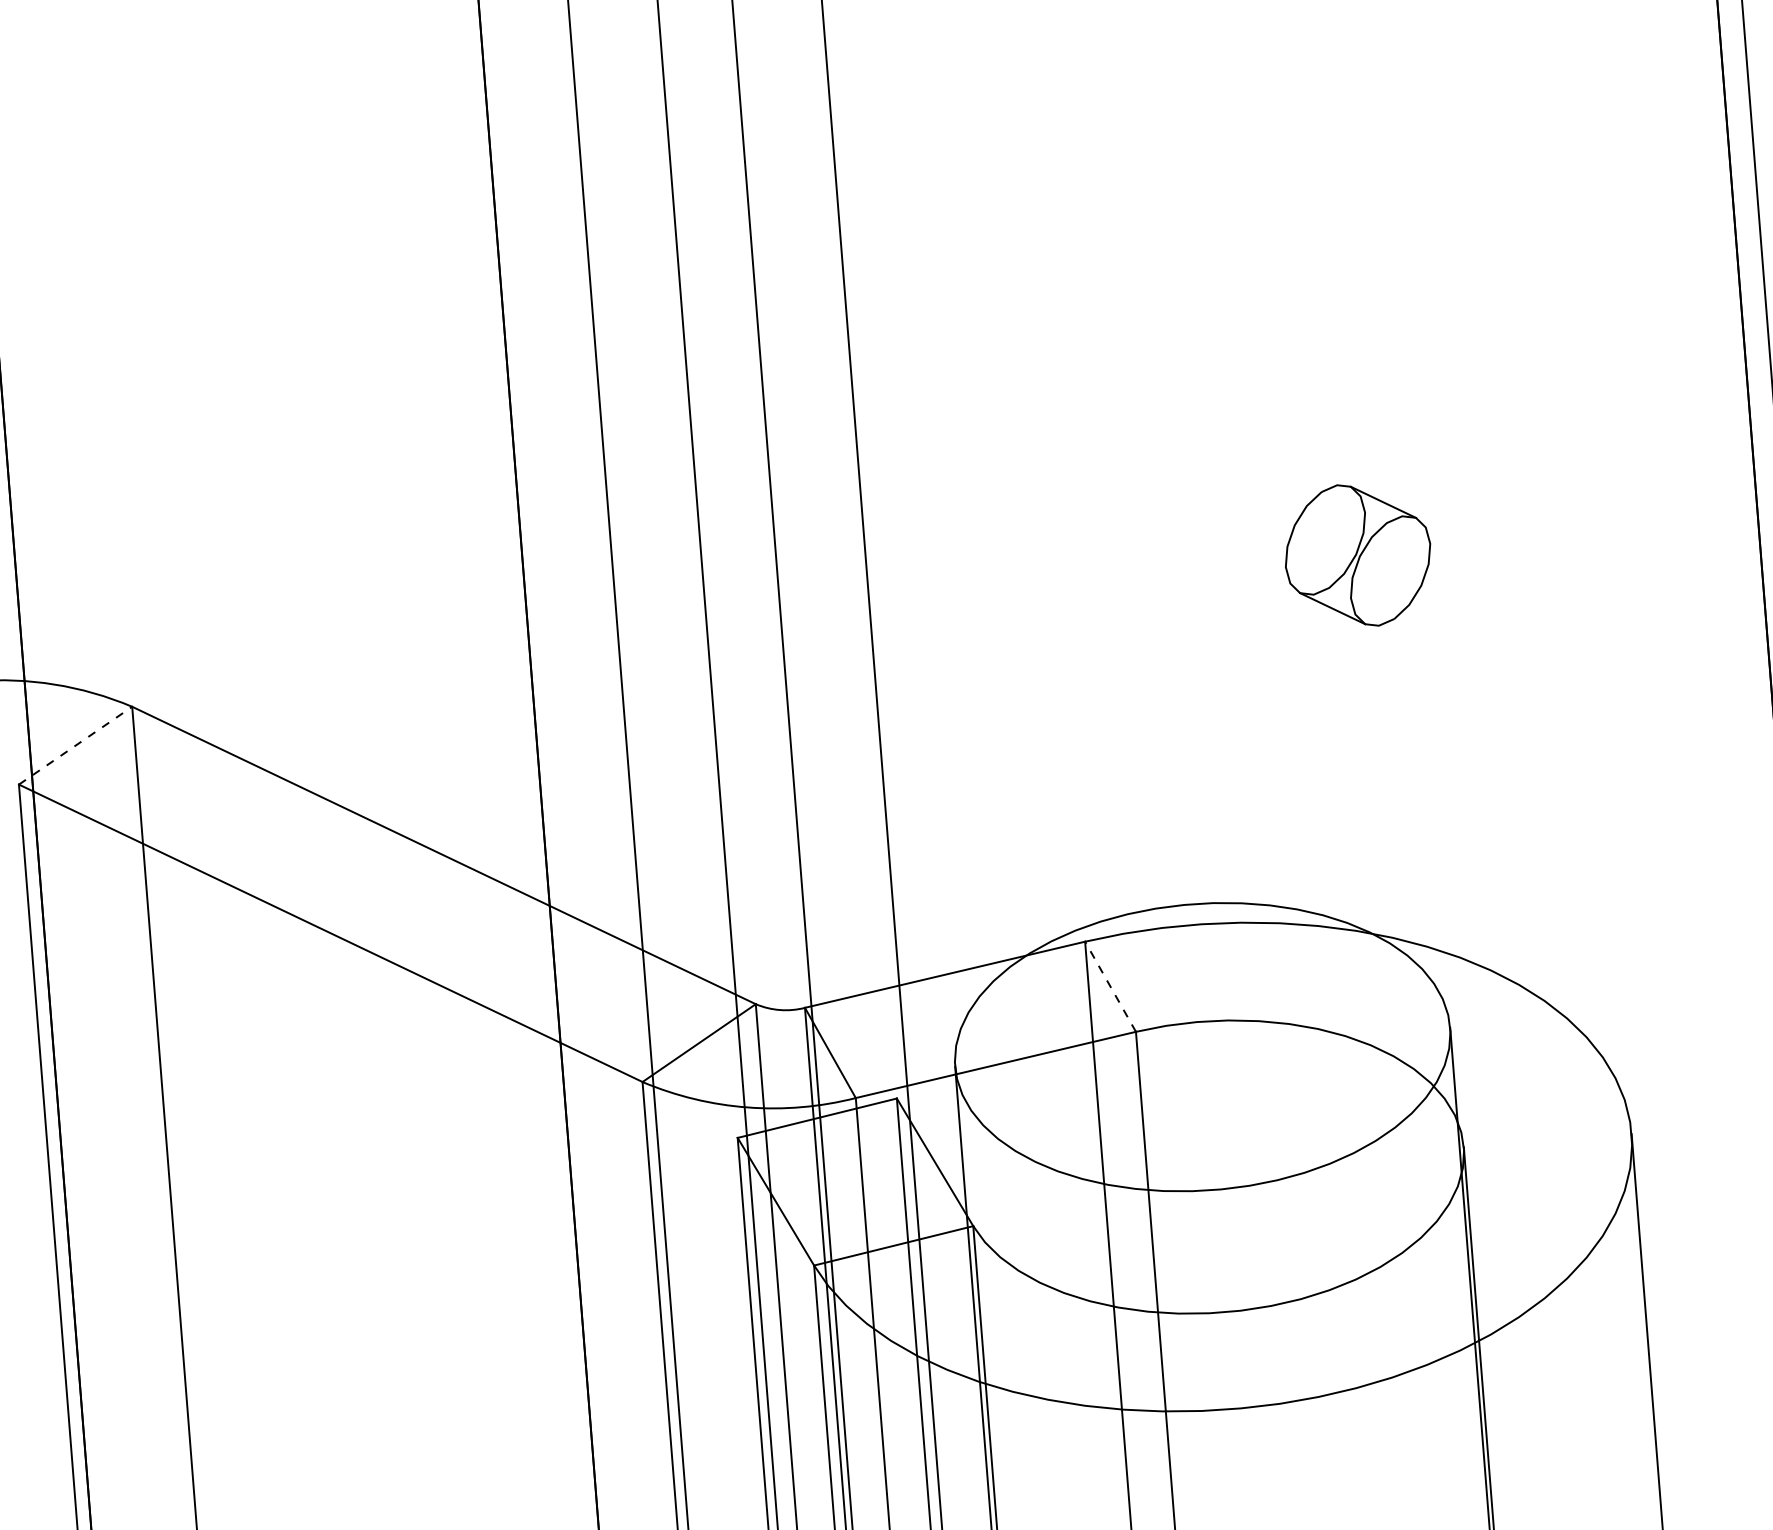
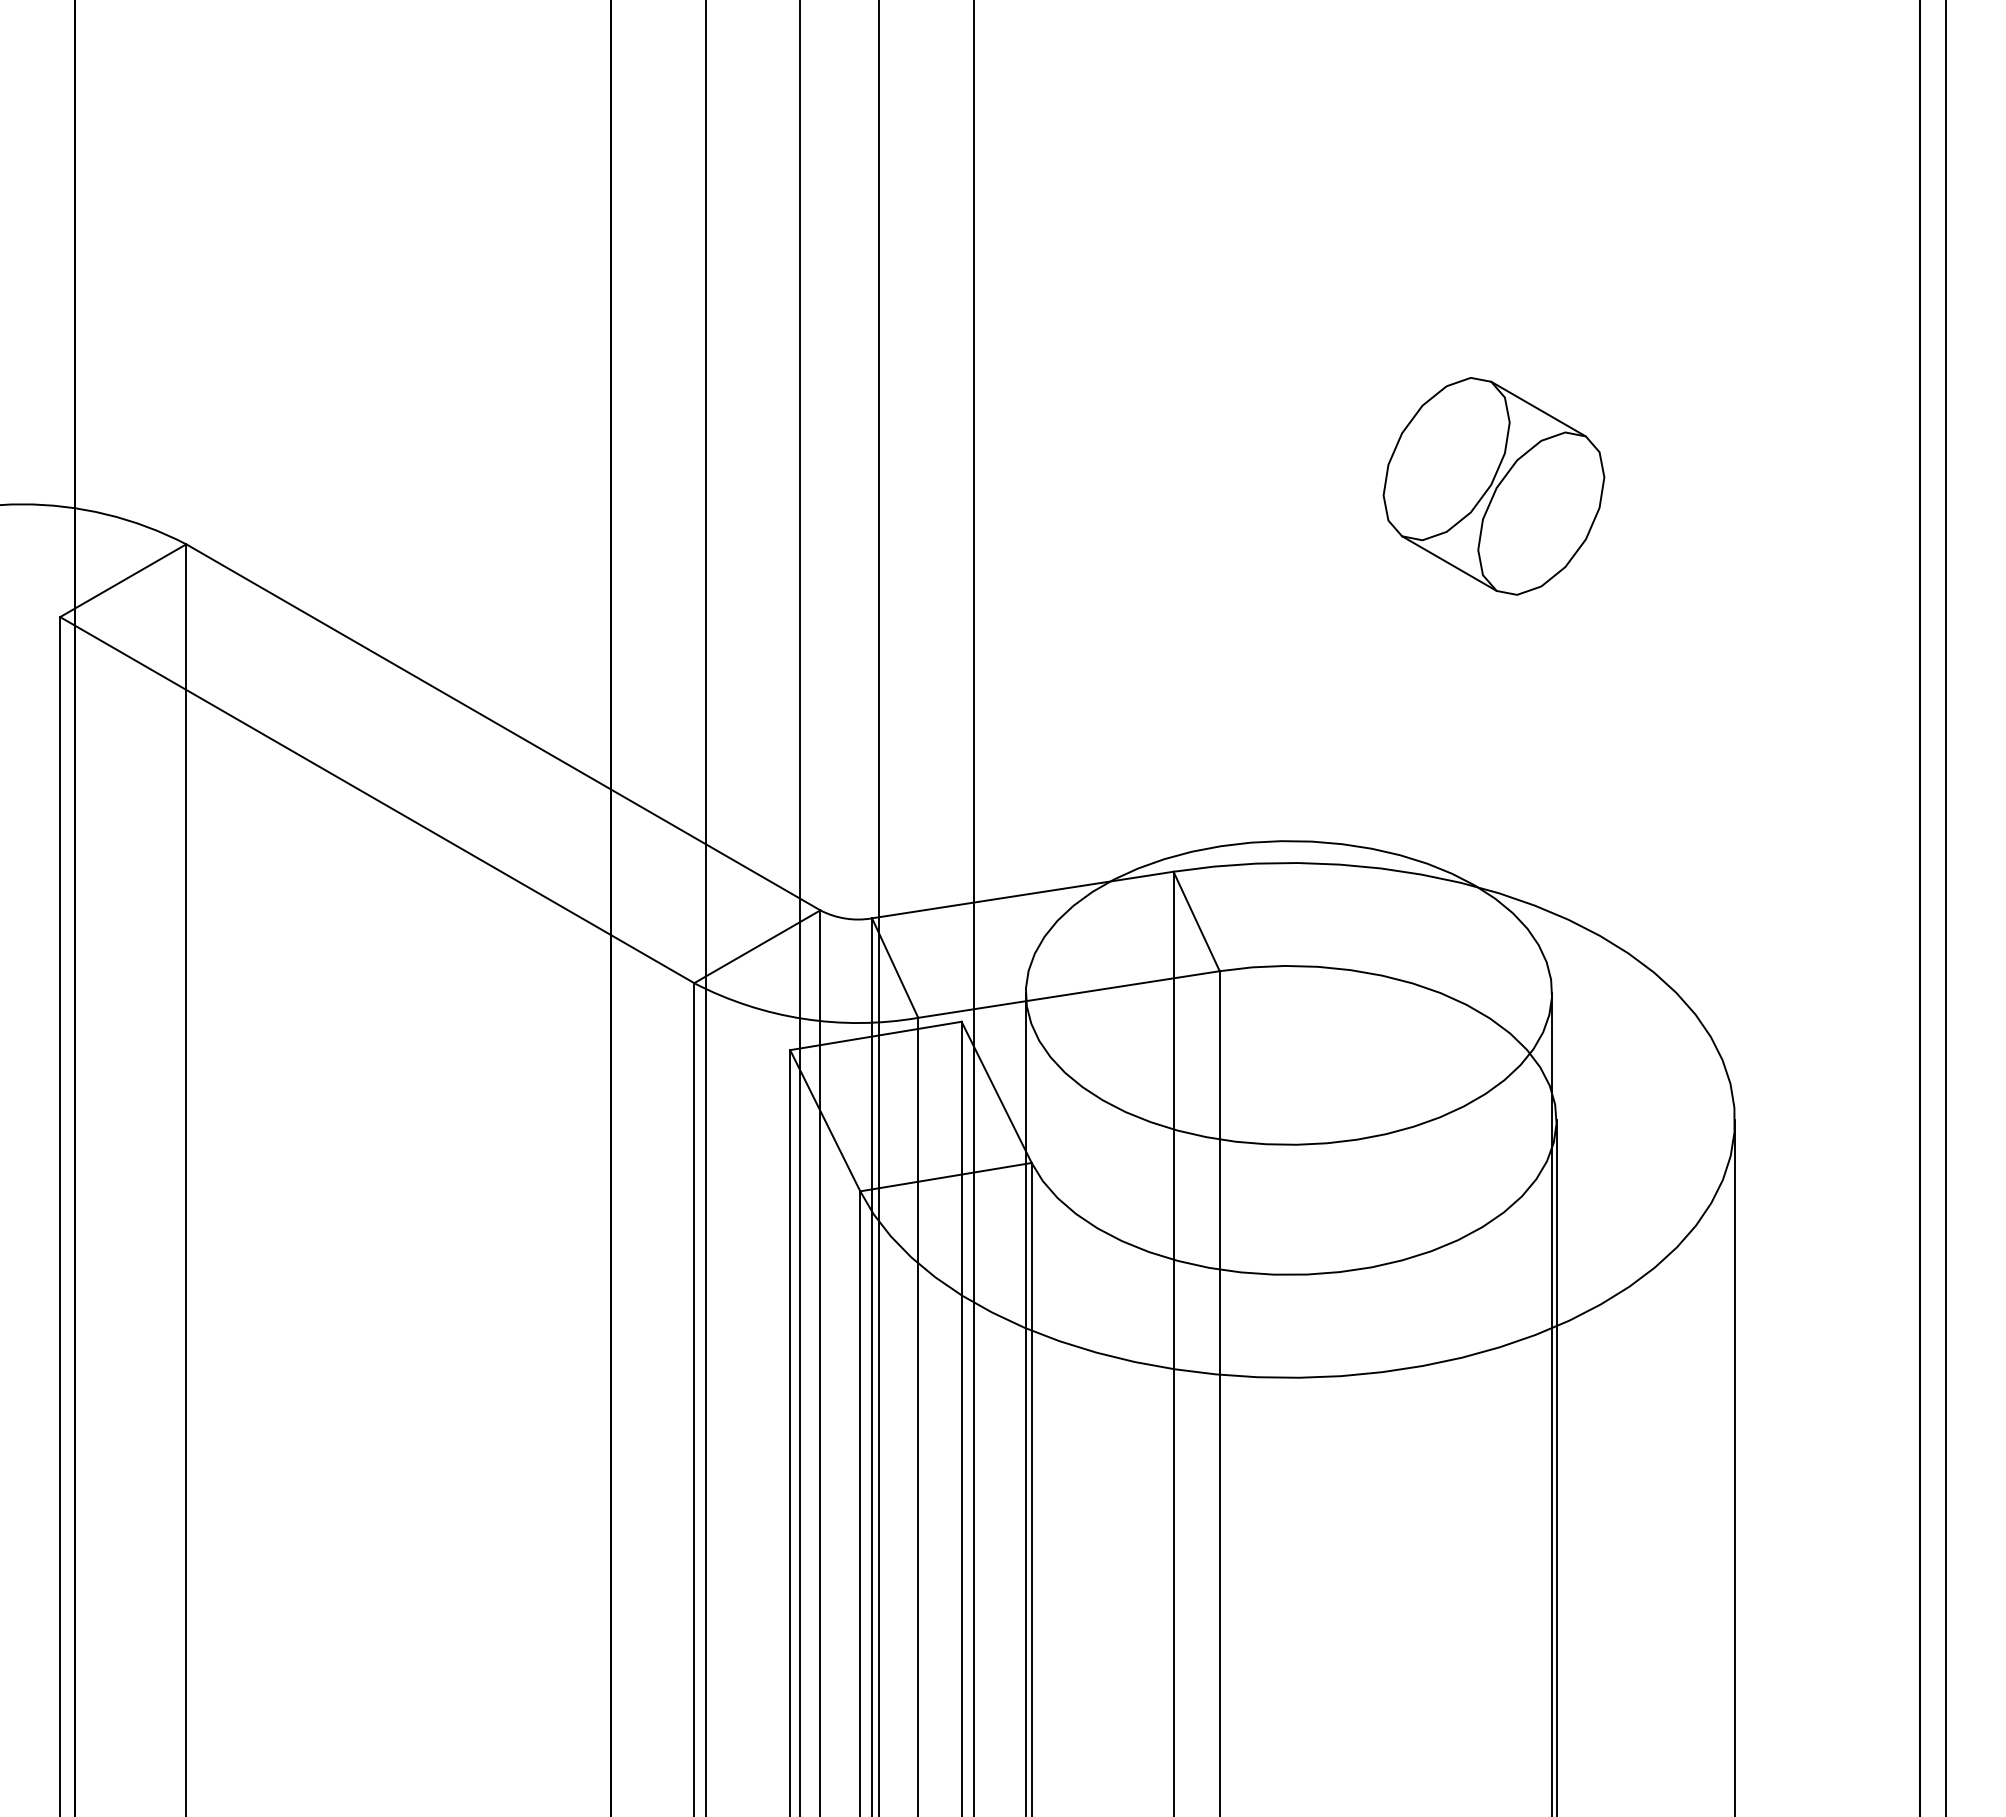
part: (1357, 555) -> (1493, 486), size x1.43
line: (75, 745) -> (123, 580), dashed -> solid
line: (1110, 986) -> (1196, 921), dashed -> solid

